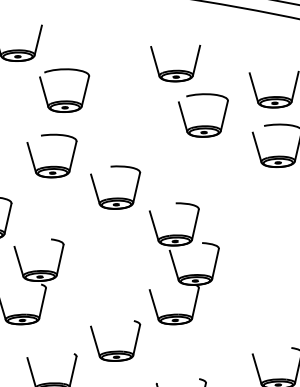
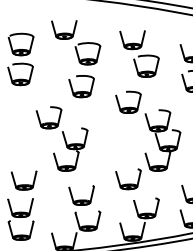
part: (189, 90) -> (139, 53), moved
part: (169, 257) -> (155, 137), moved

